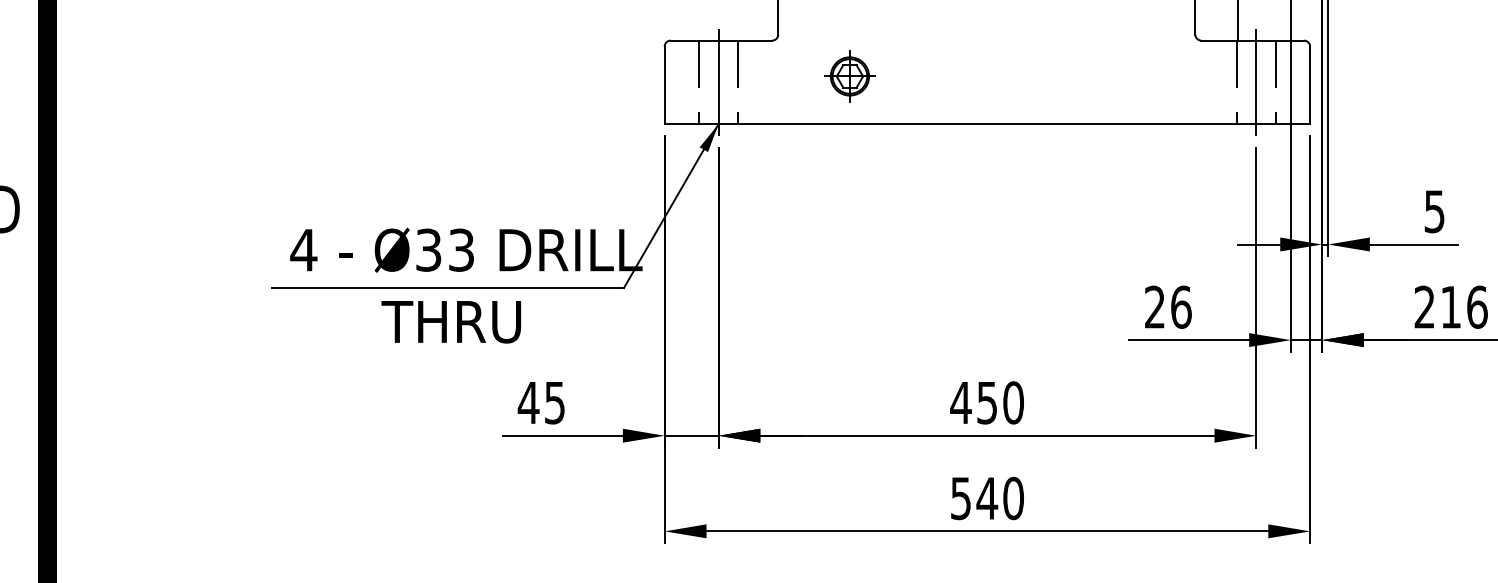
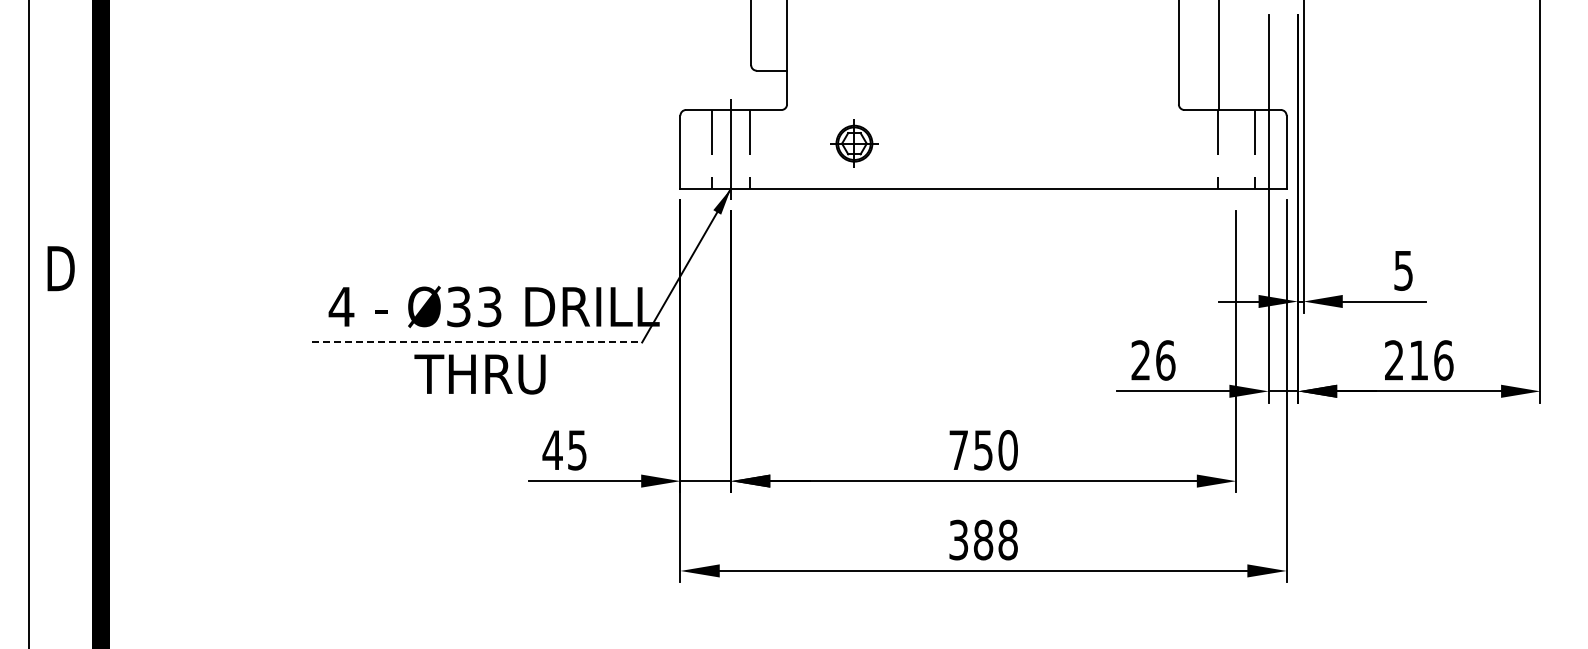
line: (1256, 81) -> (1236, 148), removed
line: (448, 288) -> (477, 342), solid -> dashed
text: (960, 402) -> (958, 449), 450 -> 750
text: (987, 497) -> (983, 539), 540 -> 388

